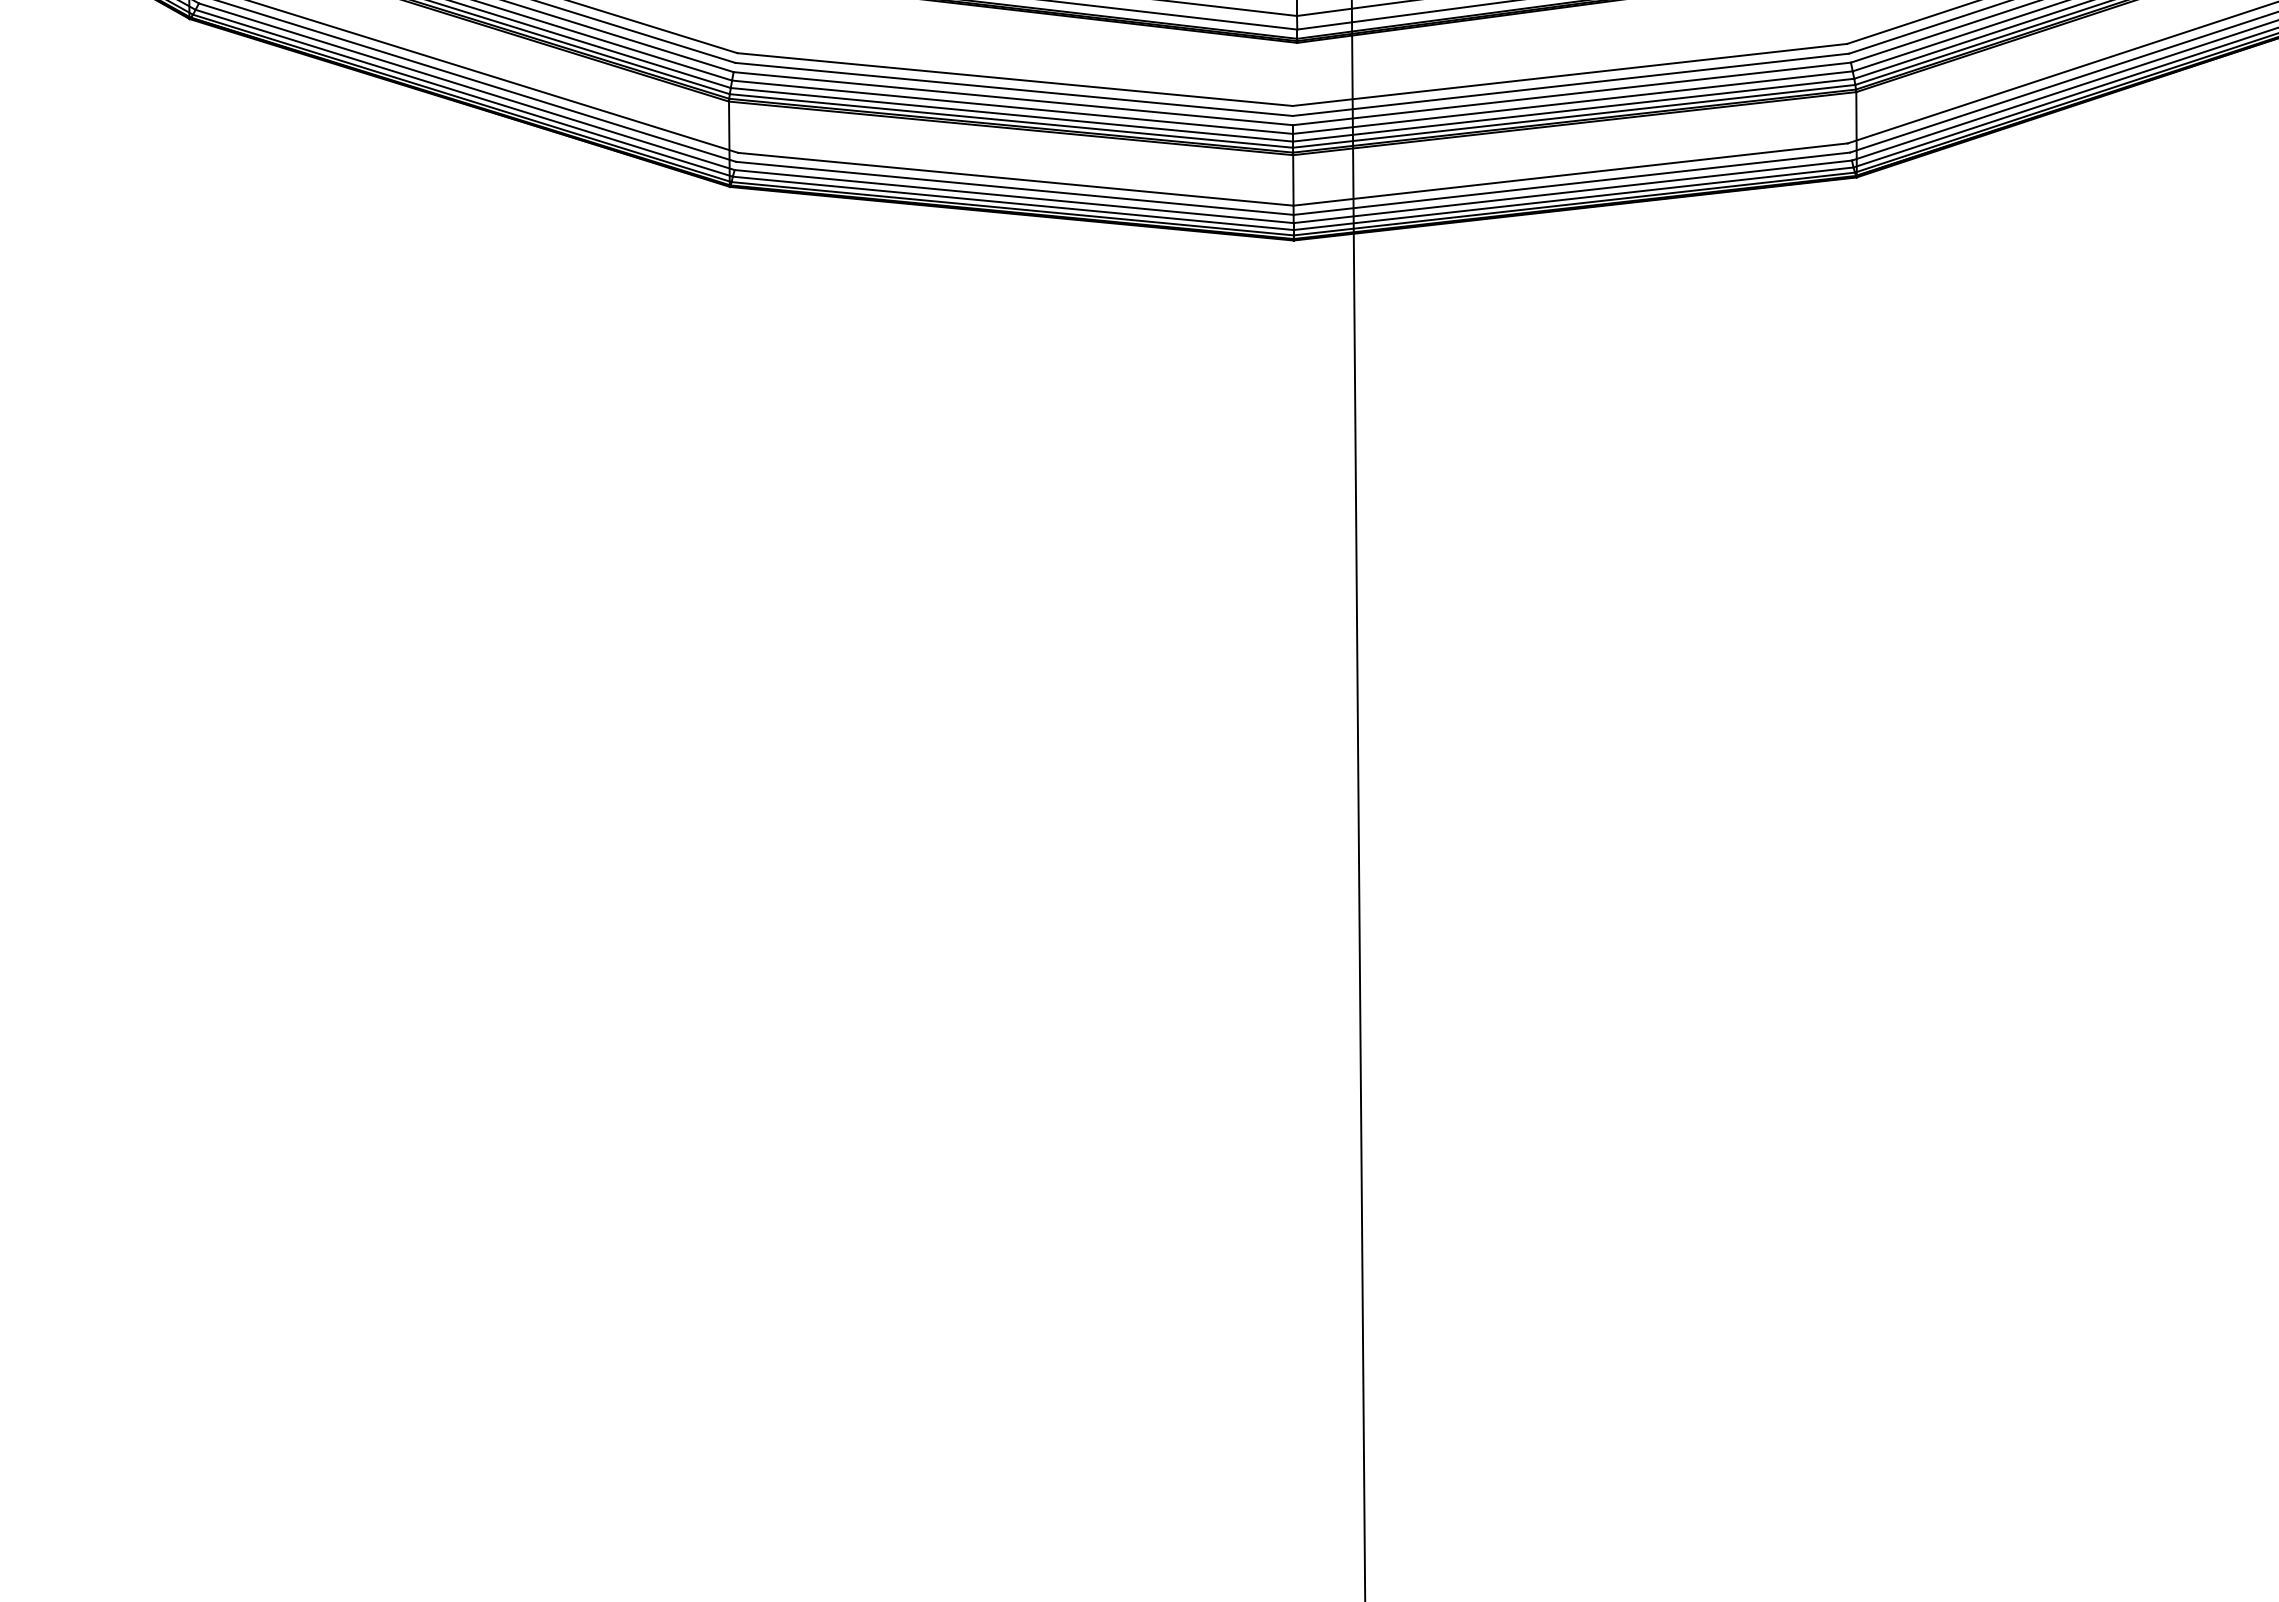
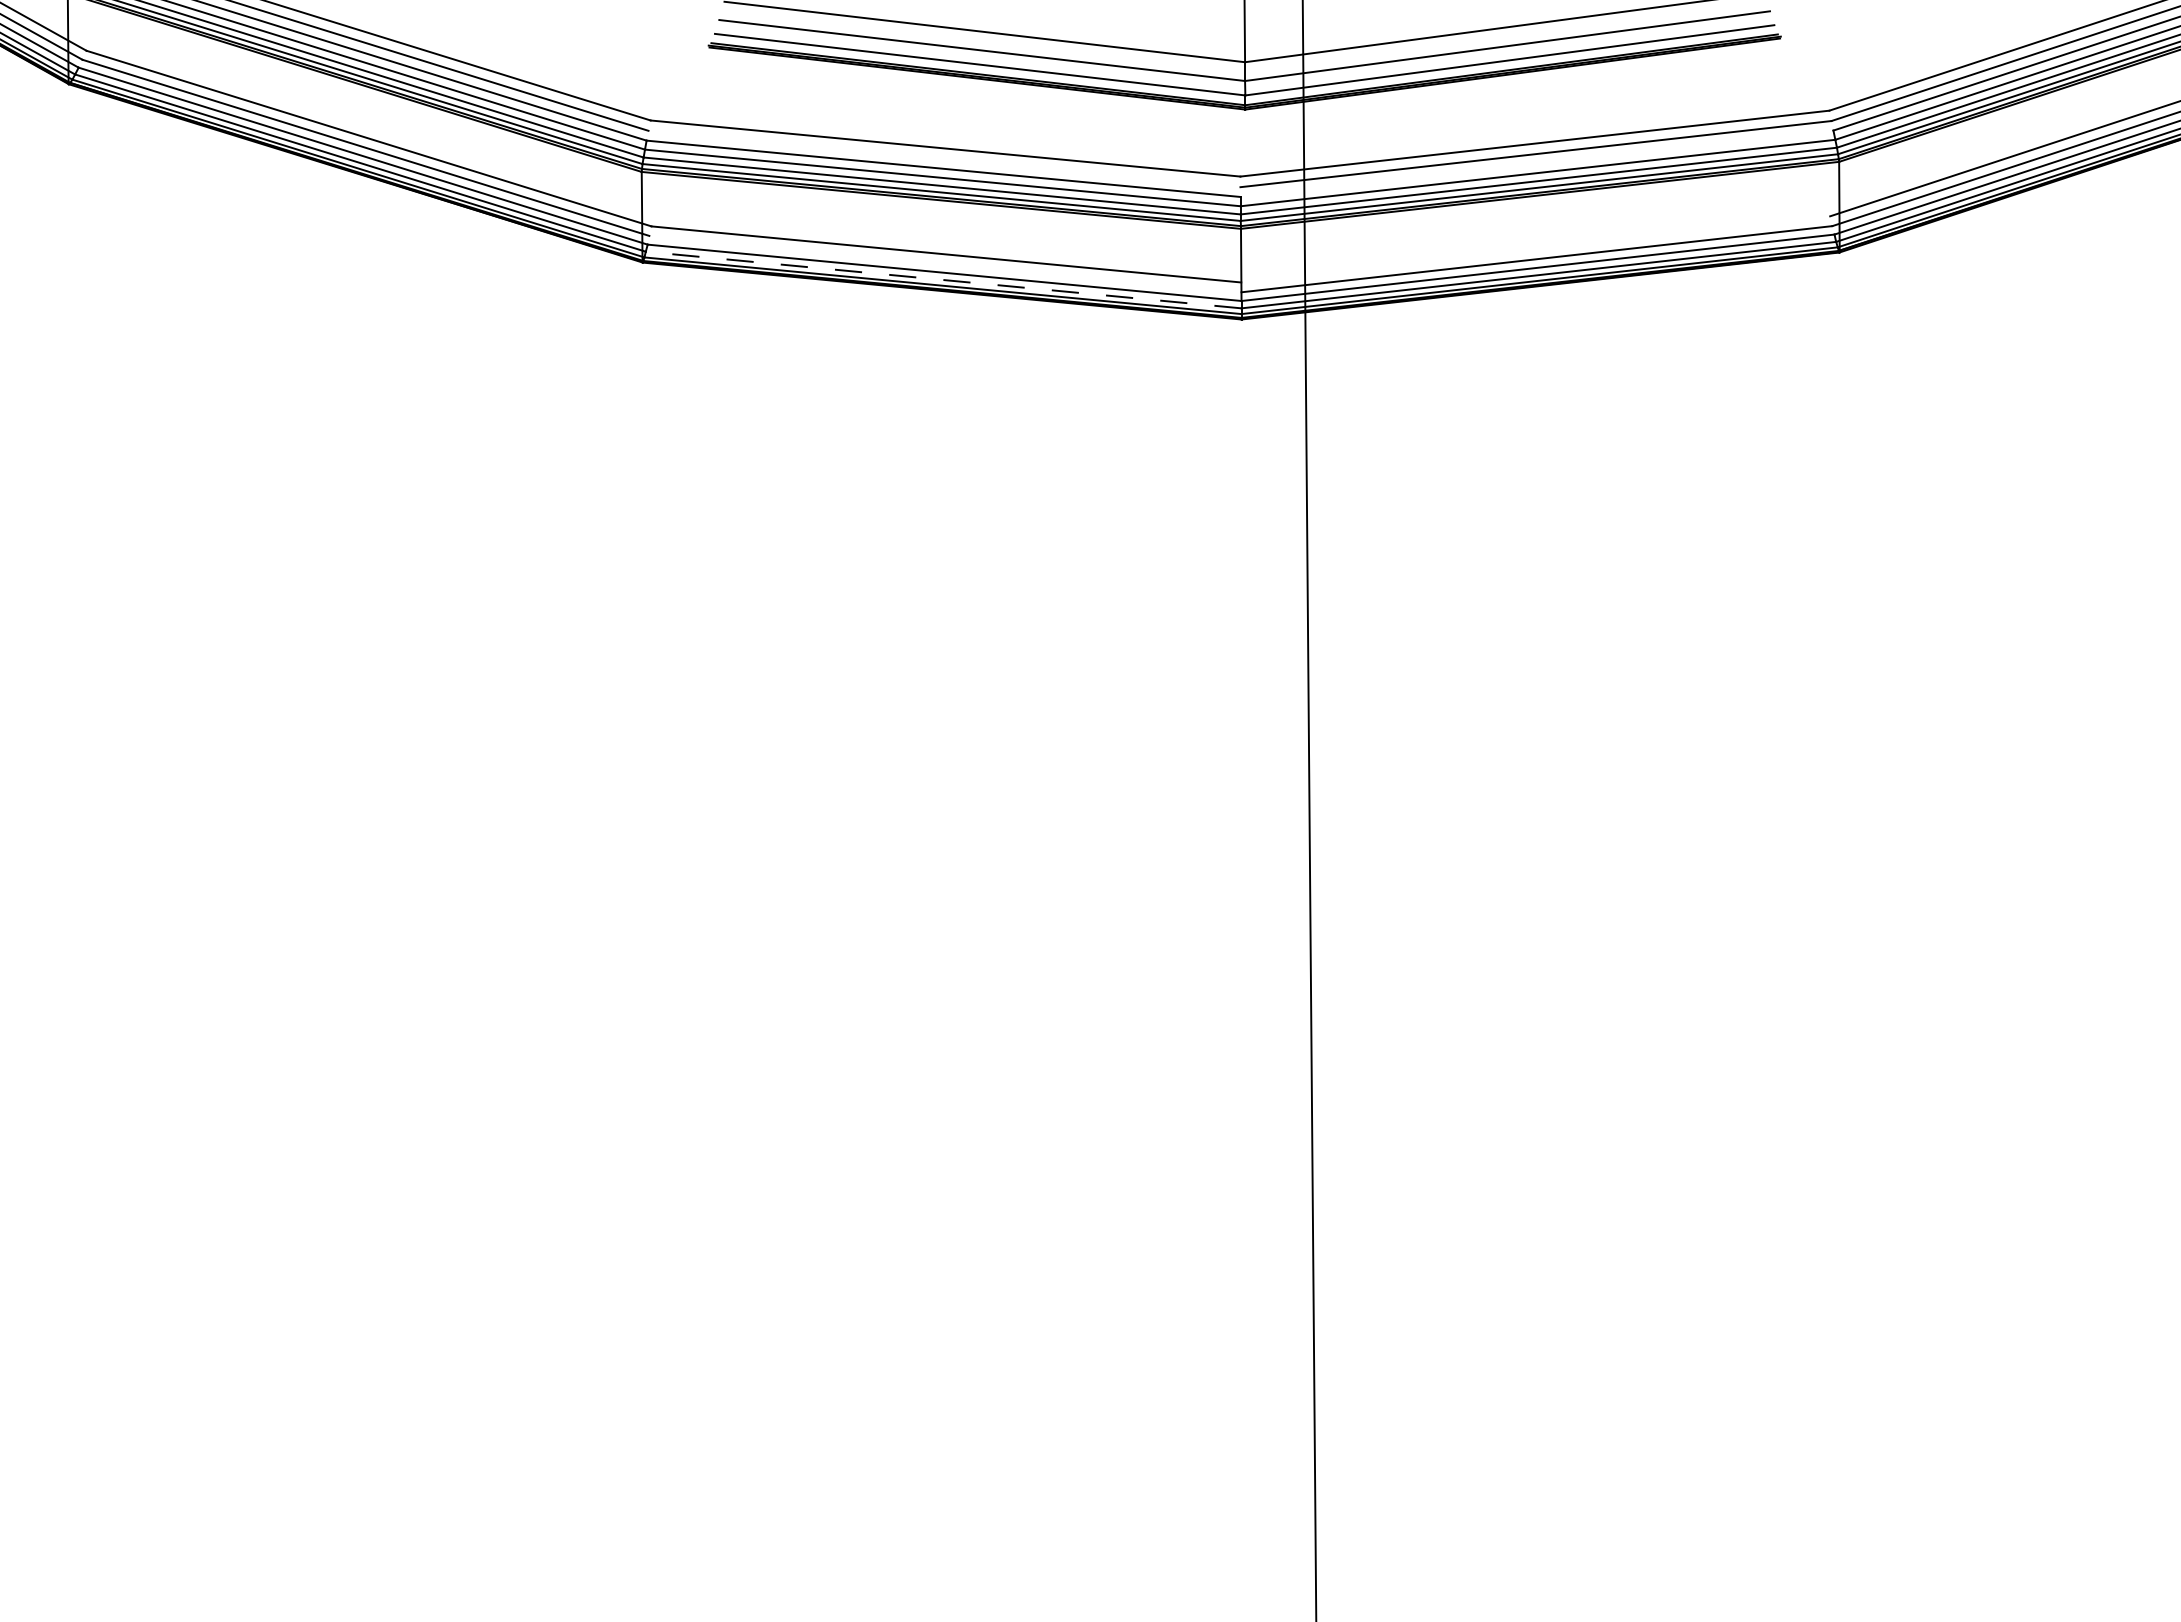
line: (1013, 88) -> (943, 158), removed
line: (1571, 93) -> (1536, 163), removed
line: (1570, 174) -> (1535, 249), removed
line: (1014, 187) -> (944, 263), removed
line: (1013, 203) -> (943, 280), solid -> dashed

